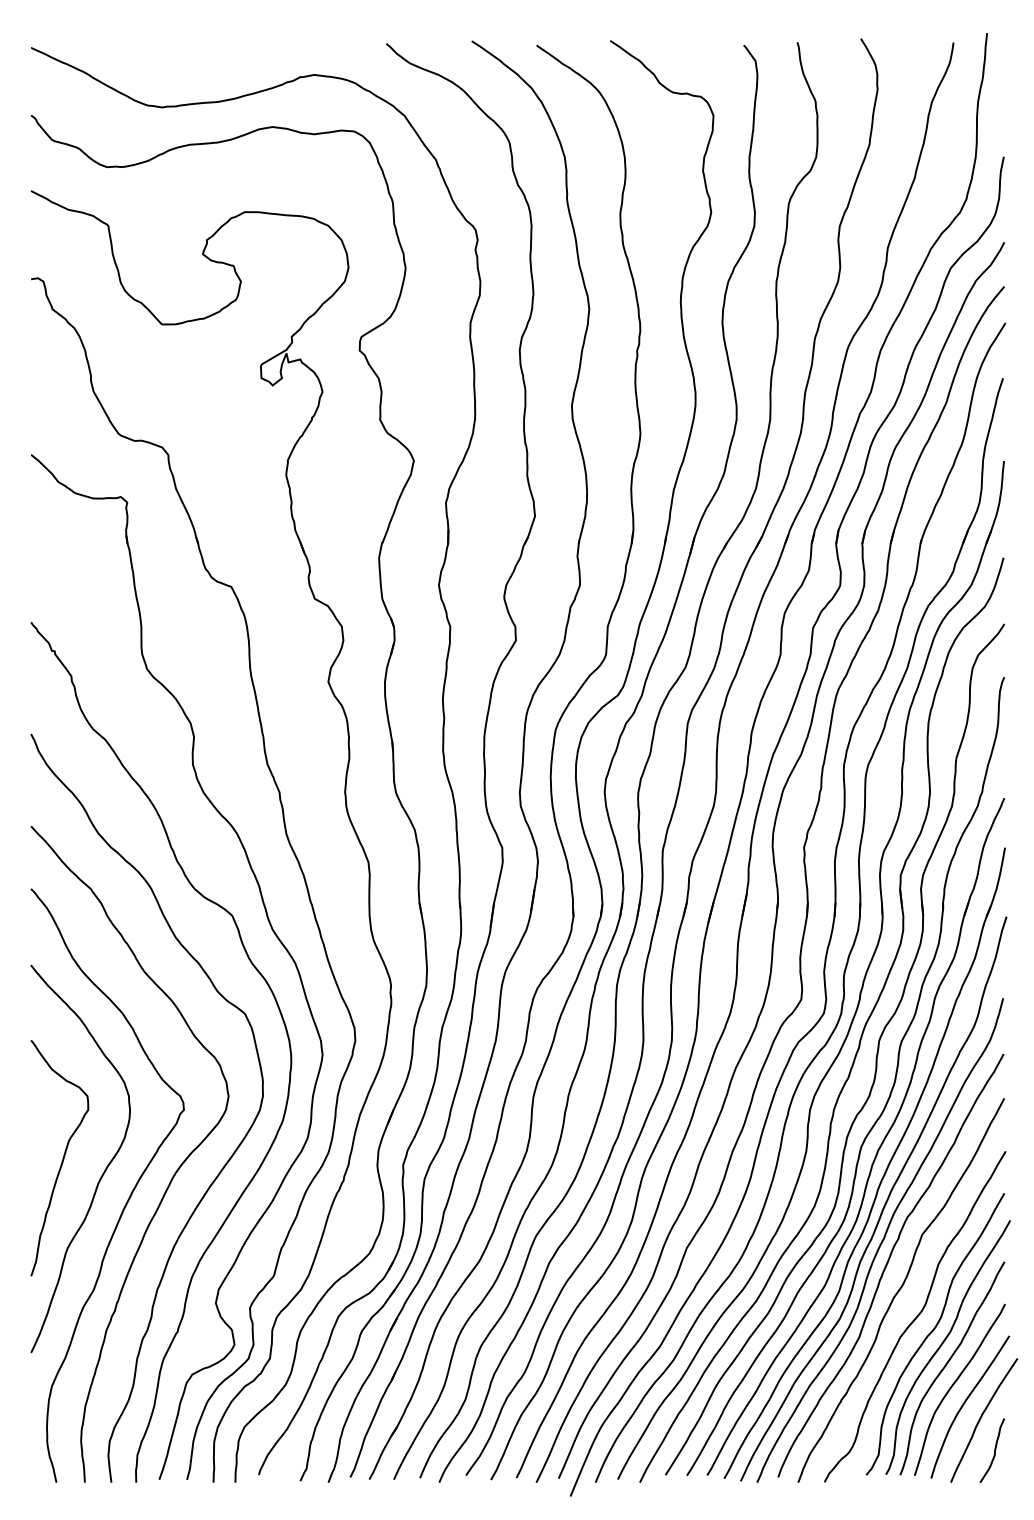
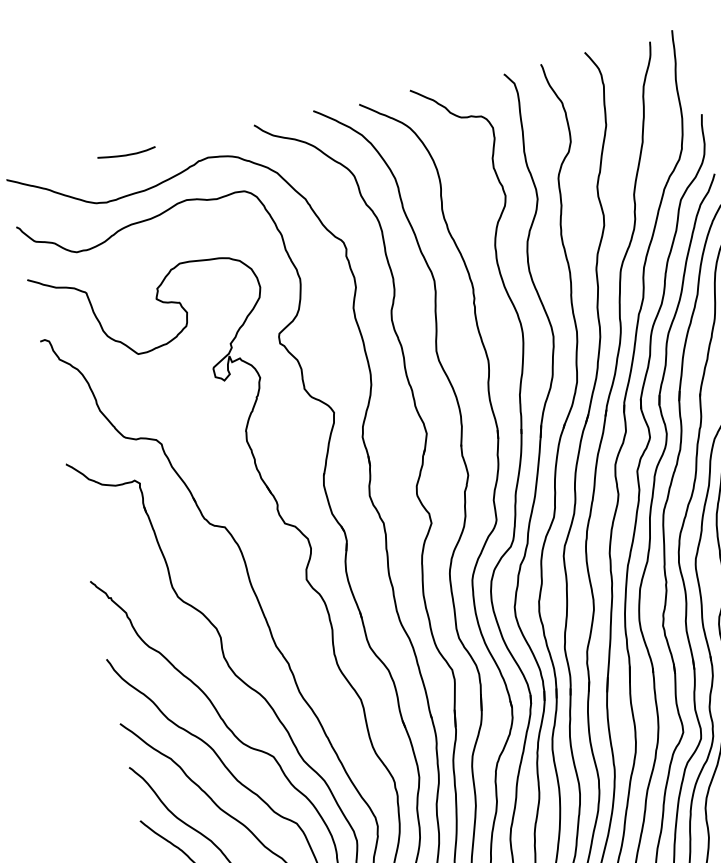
curve: (203, 47) -> (126, 154), added

